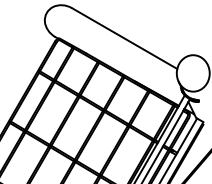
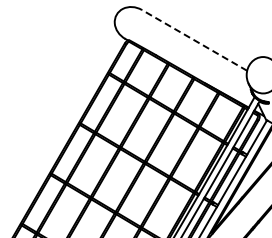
line: (124, 38) -> (194, 40), solid -> dashed

